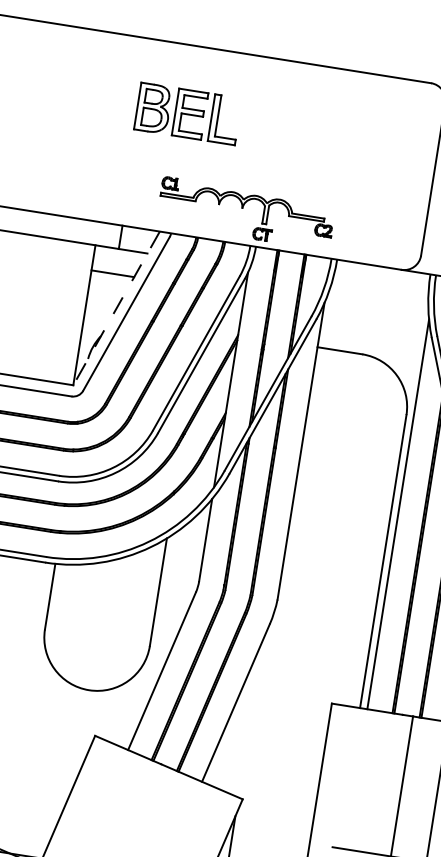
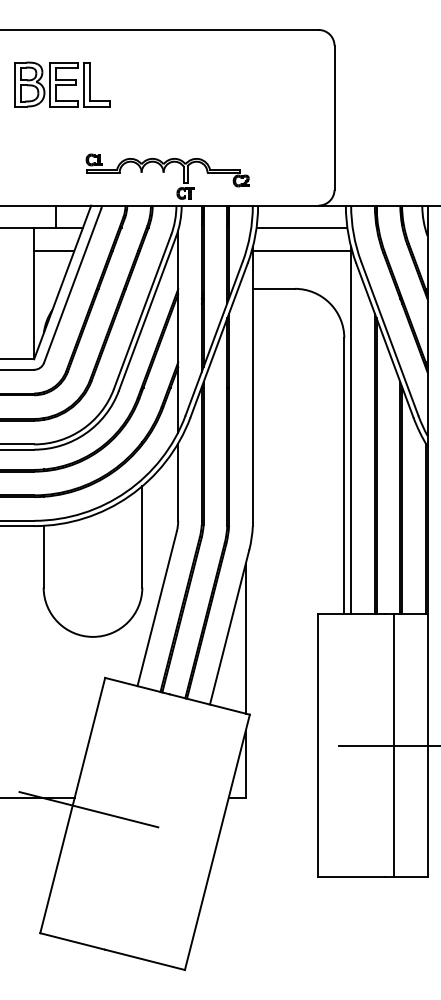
part: (188, 113) -> (62, 84), moved
line: (379, 290) -> (301, 227), added
line: (116, 308) -> (62, 282), dashed -> solid
line: (375, 315) -> (301, 251), added
line: (250, 717) -> (245, 638), added

